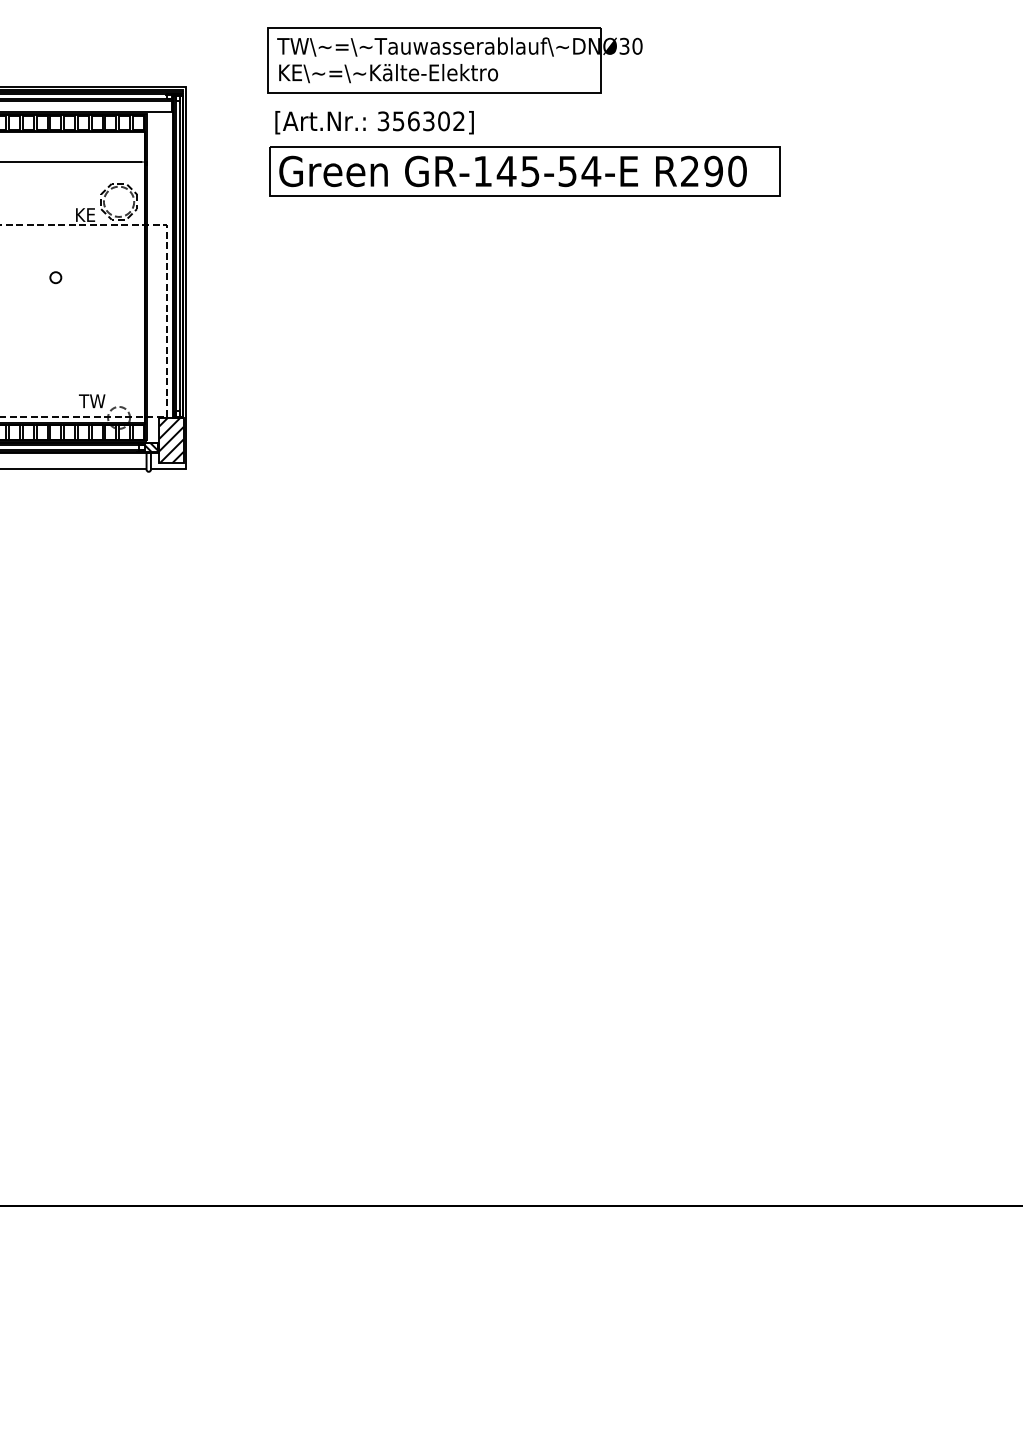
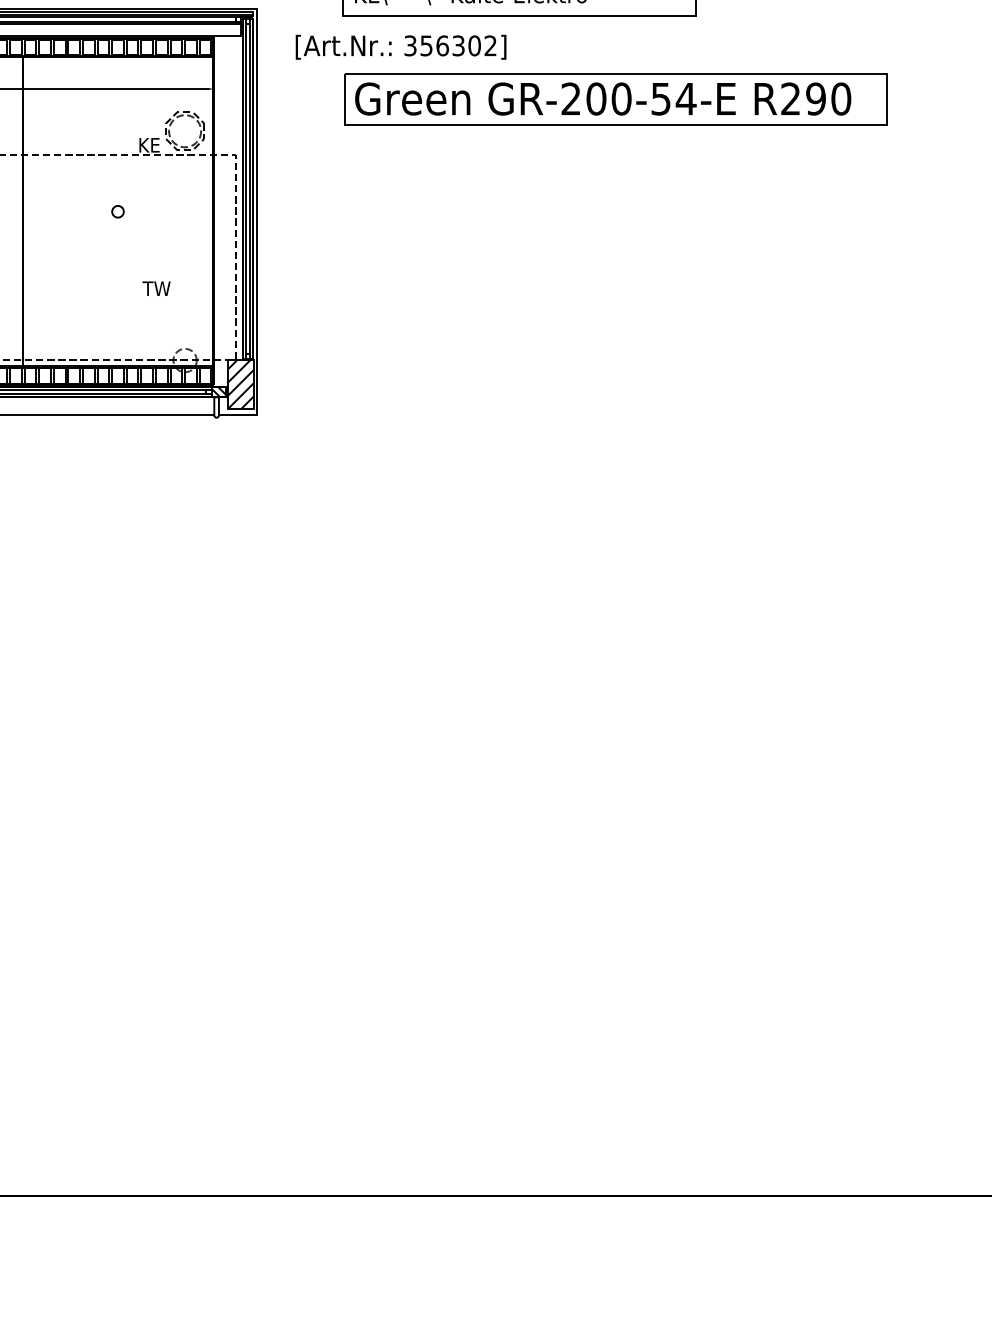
text: (374, 122) -> (400, 47), moved
text: (506, 171) -> (596, 99), GR-145-54-E -> GR-200-54-E
text: (92, 401) -> (156, 289), moved

